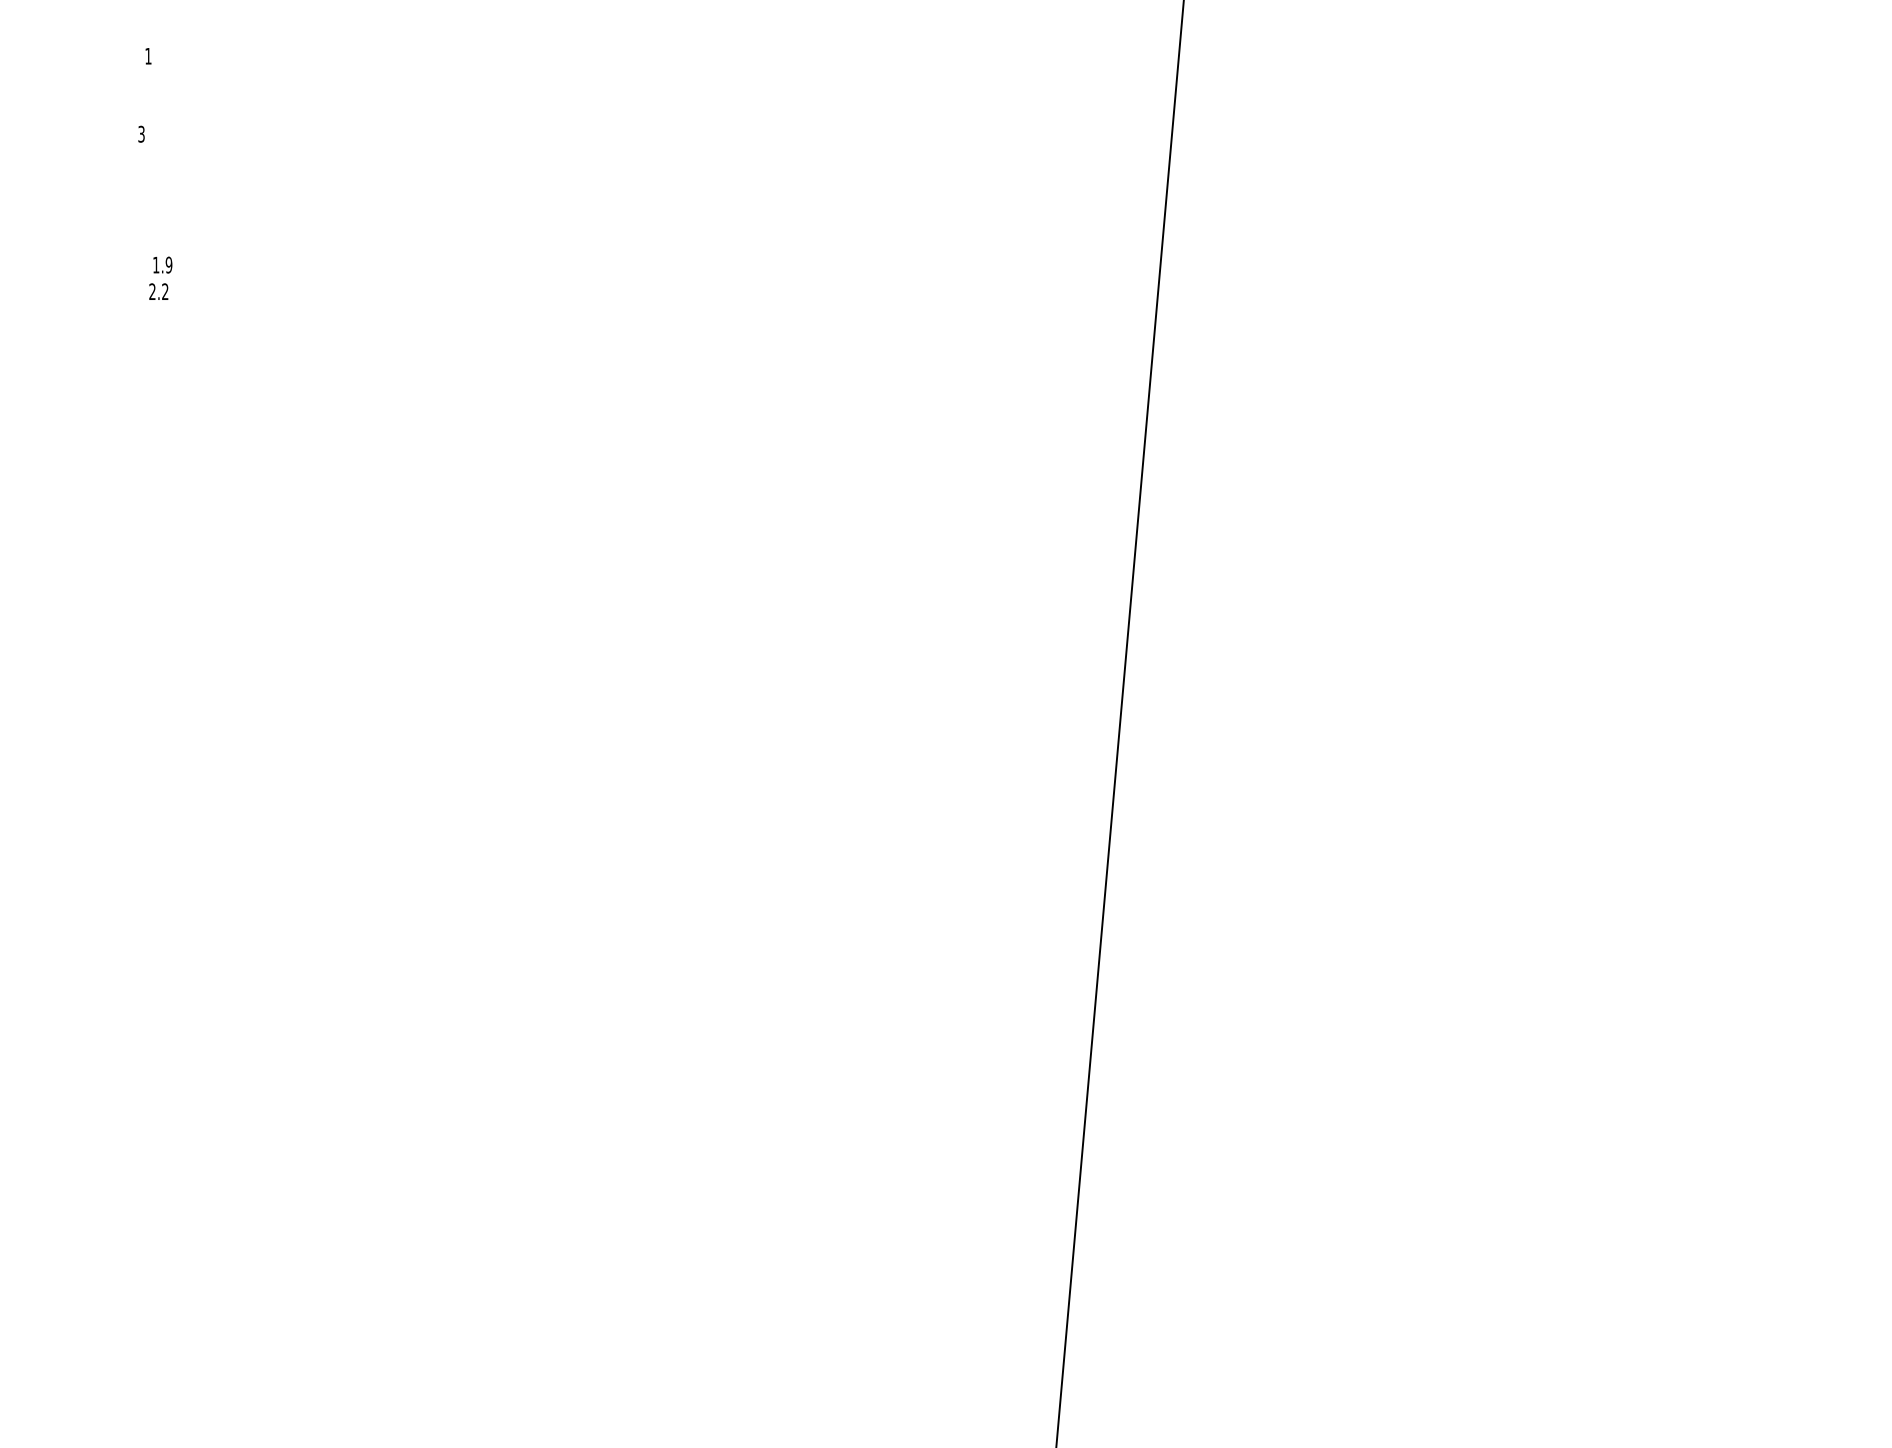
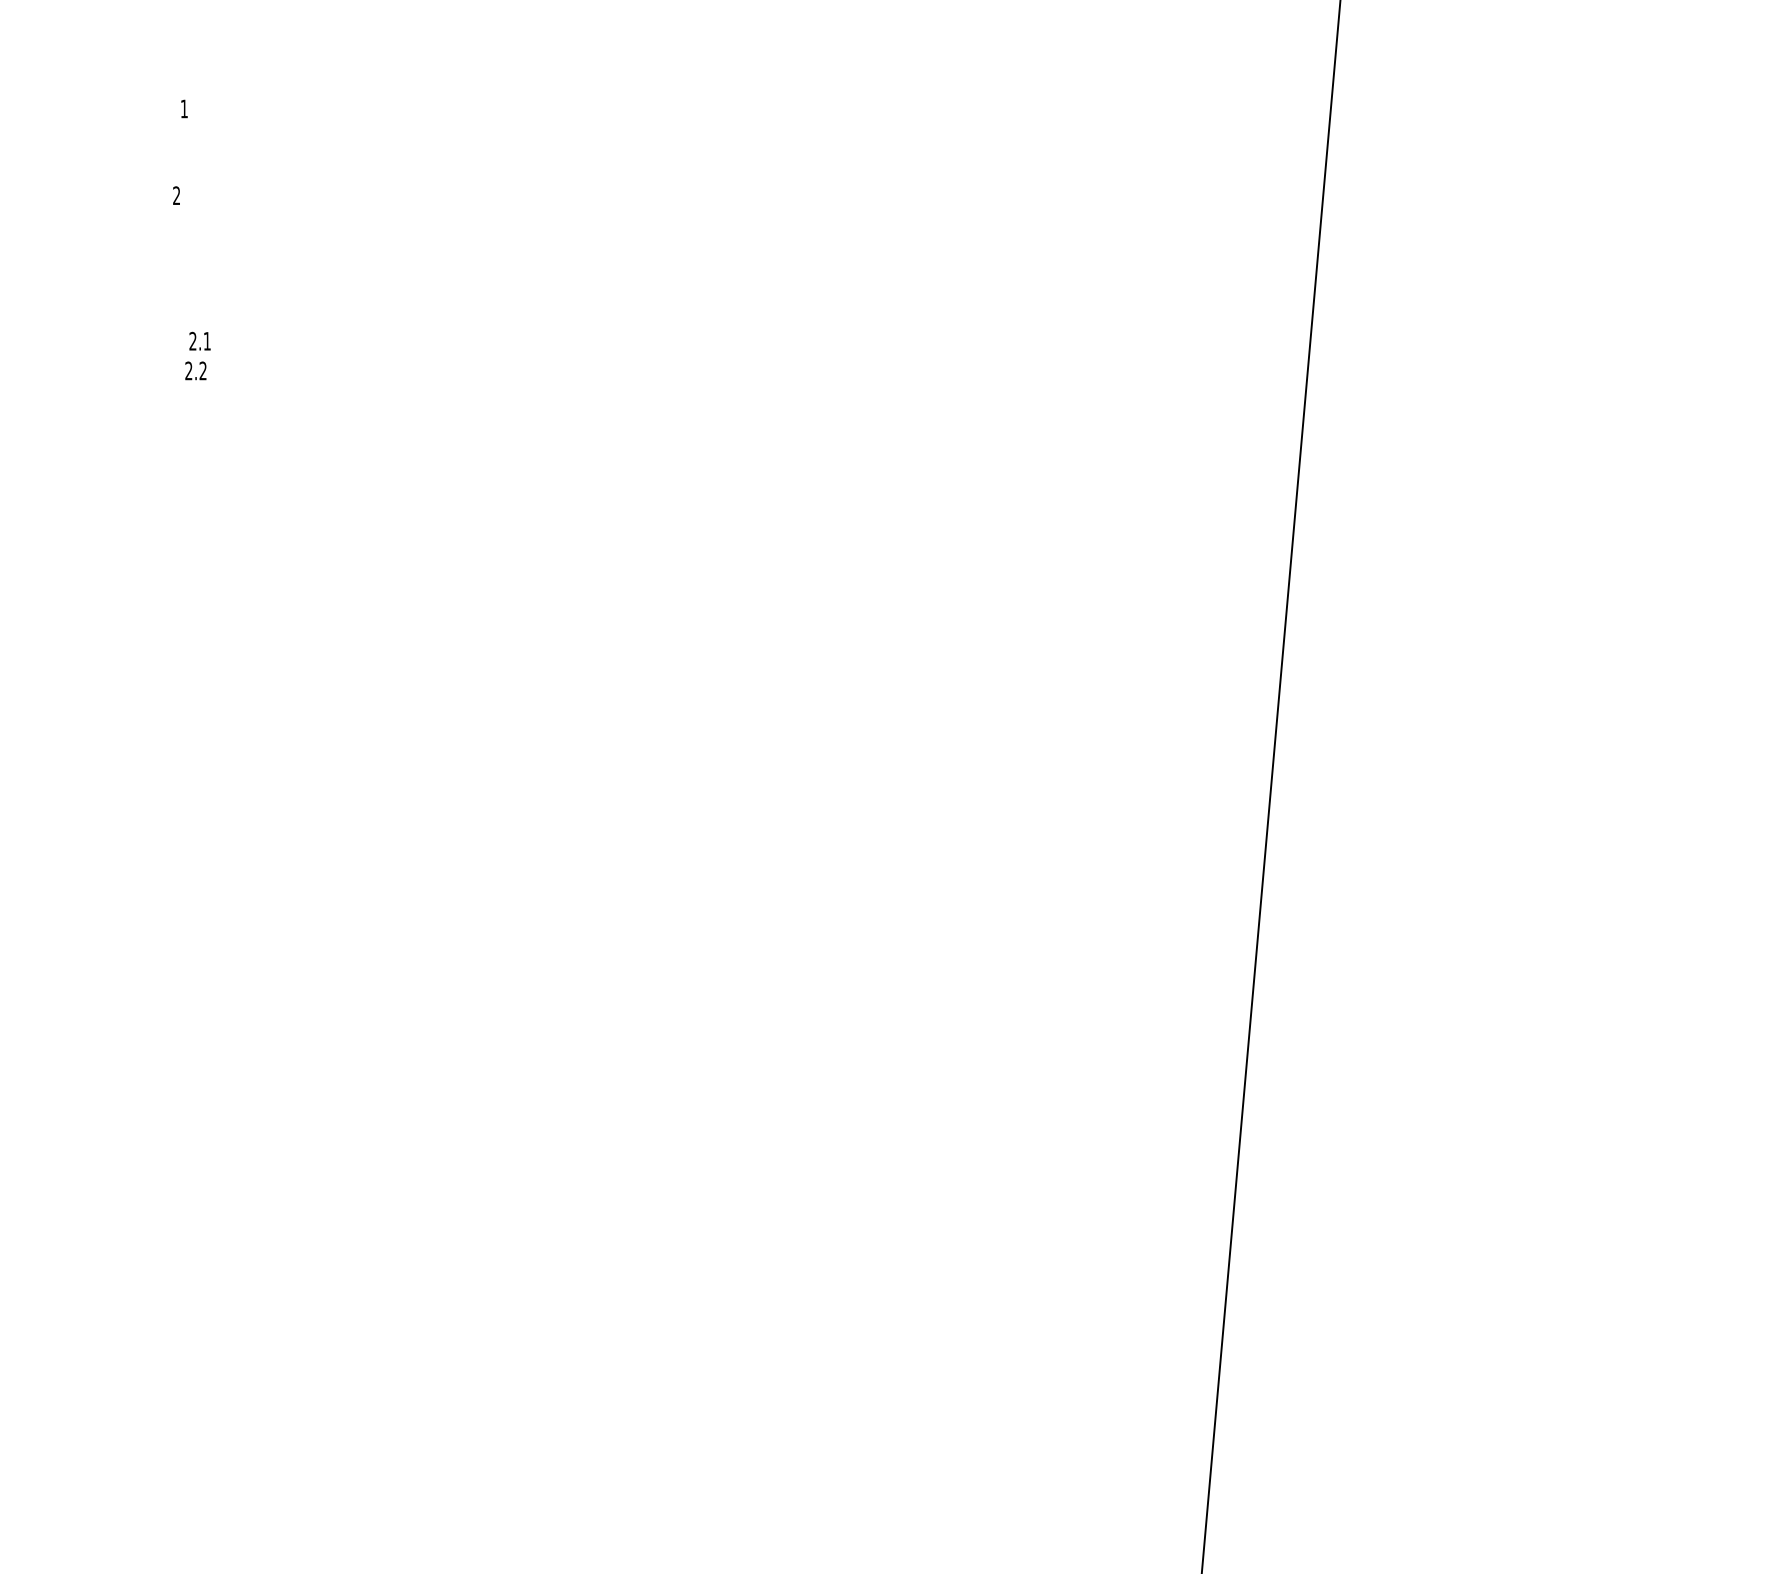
text: (141, 134) -> (176, 195), 3 -> 2
text: (162, 264) -> (200, 340), 1.9 -> 2.1

